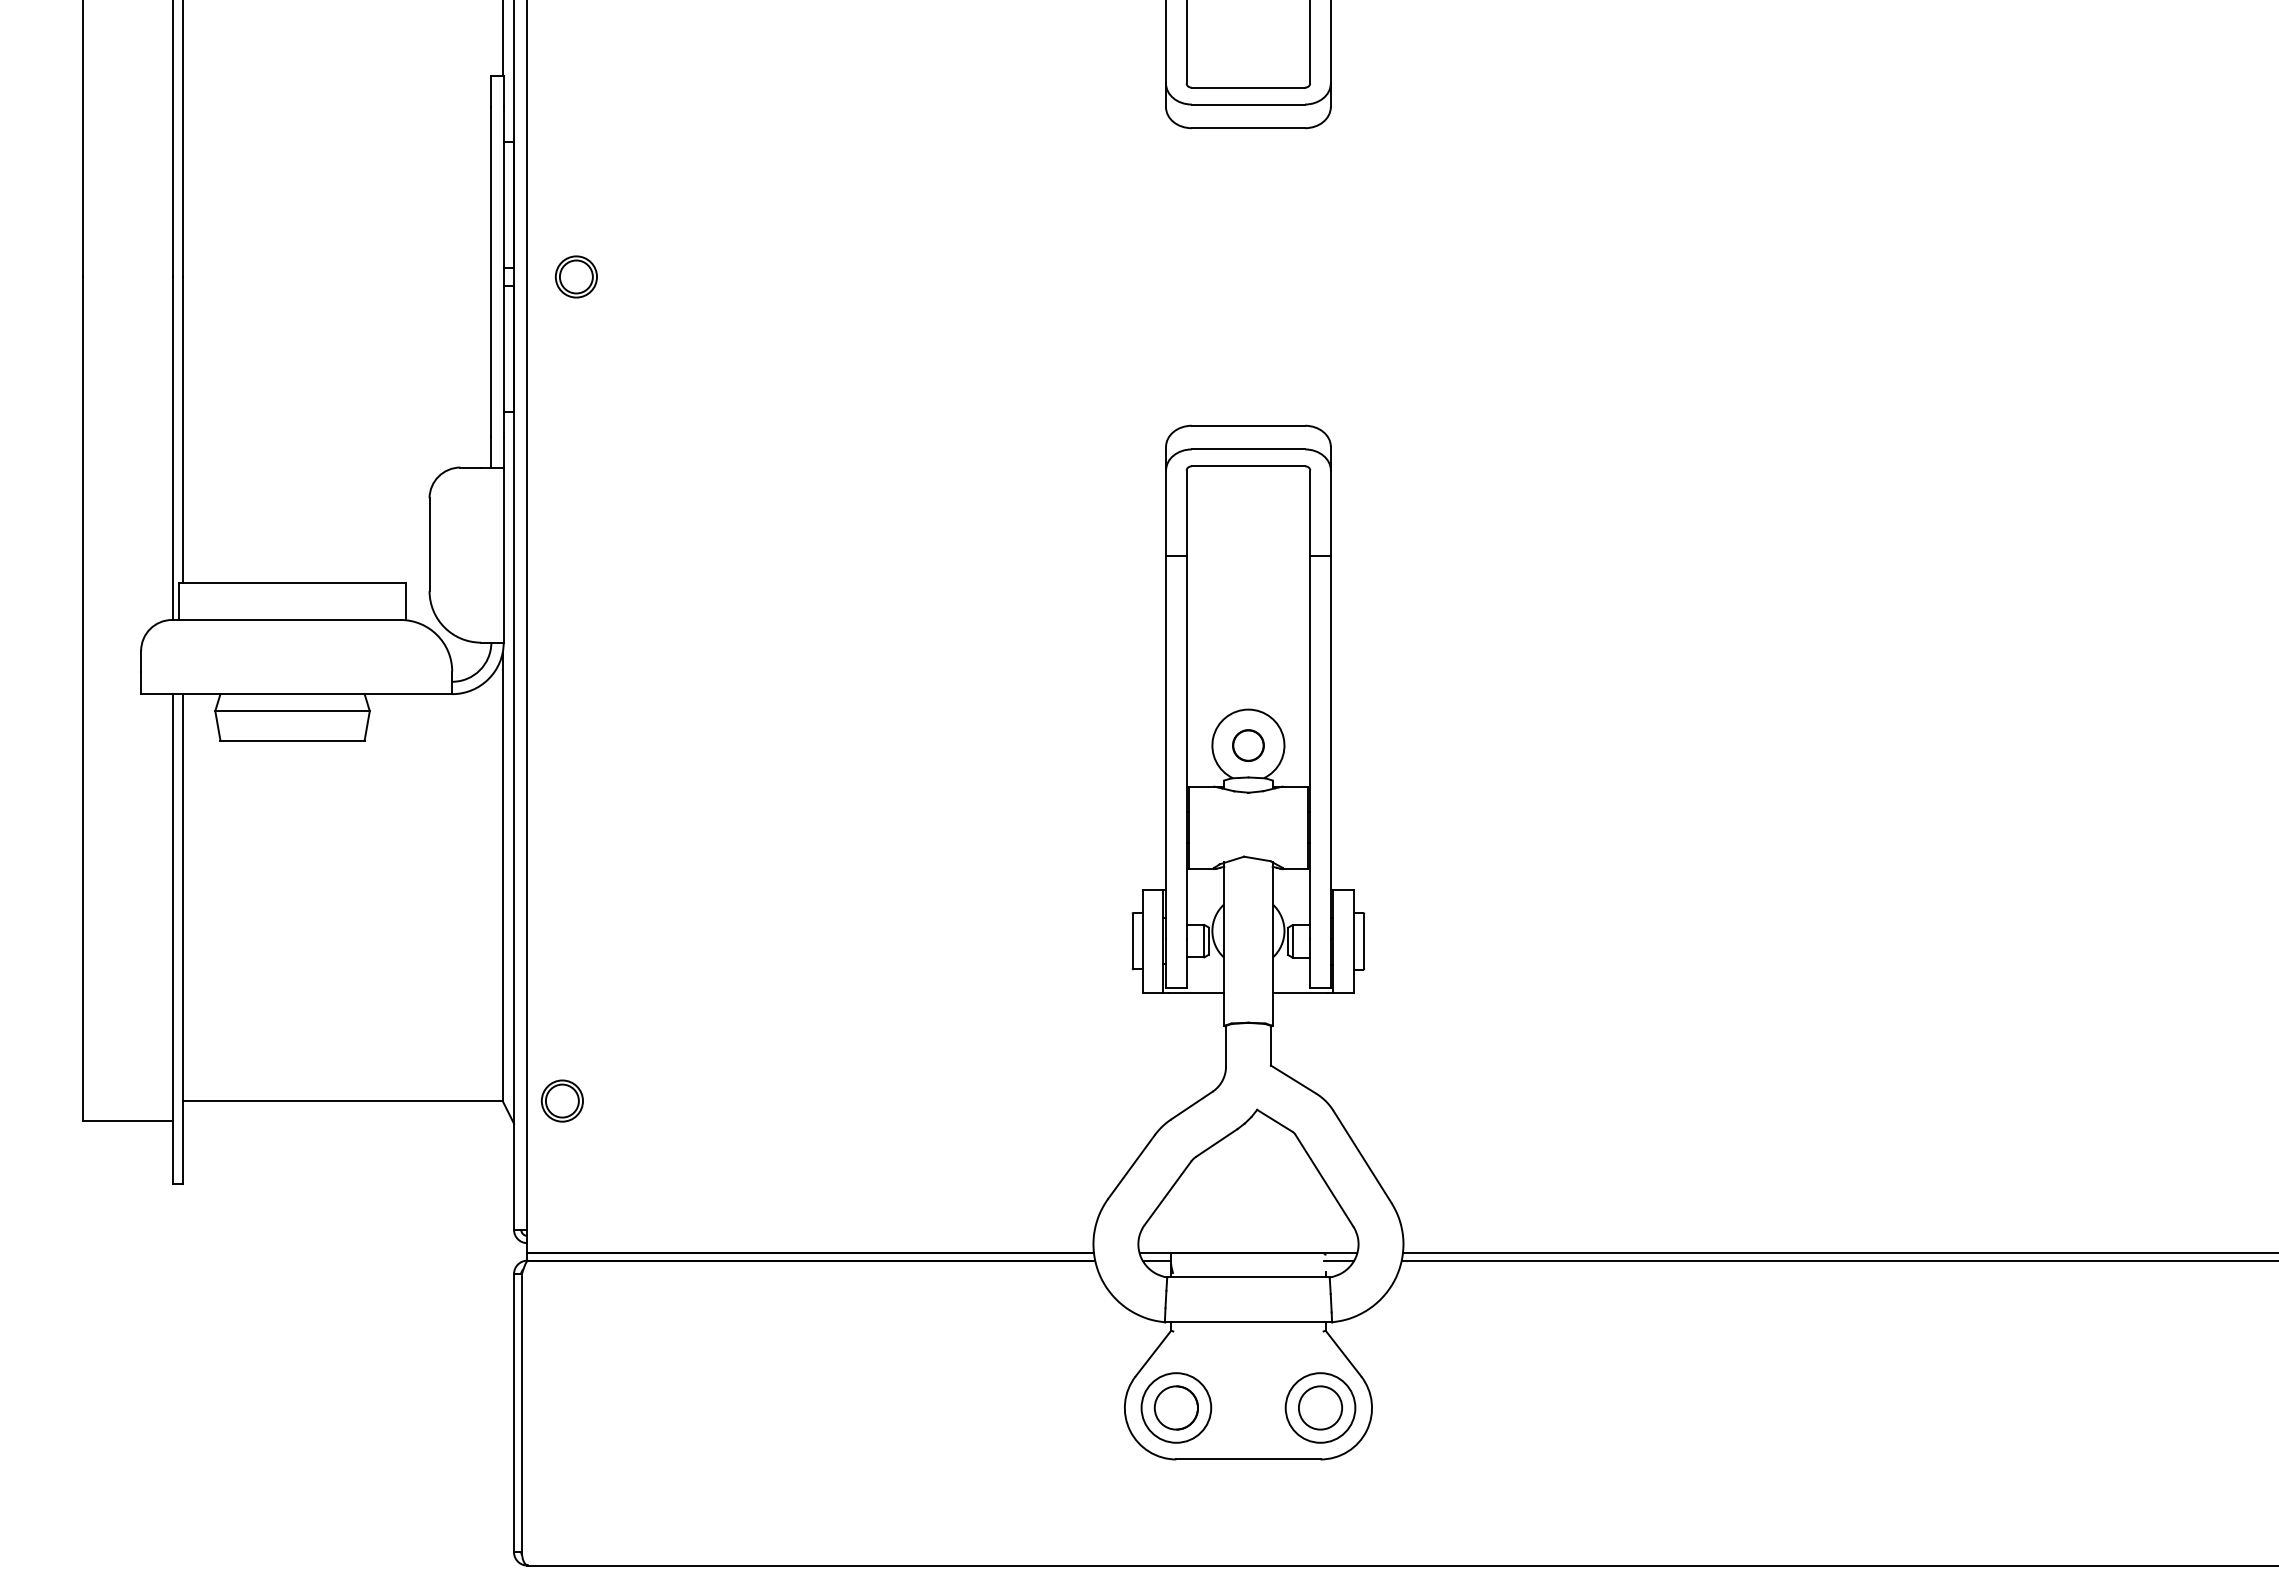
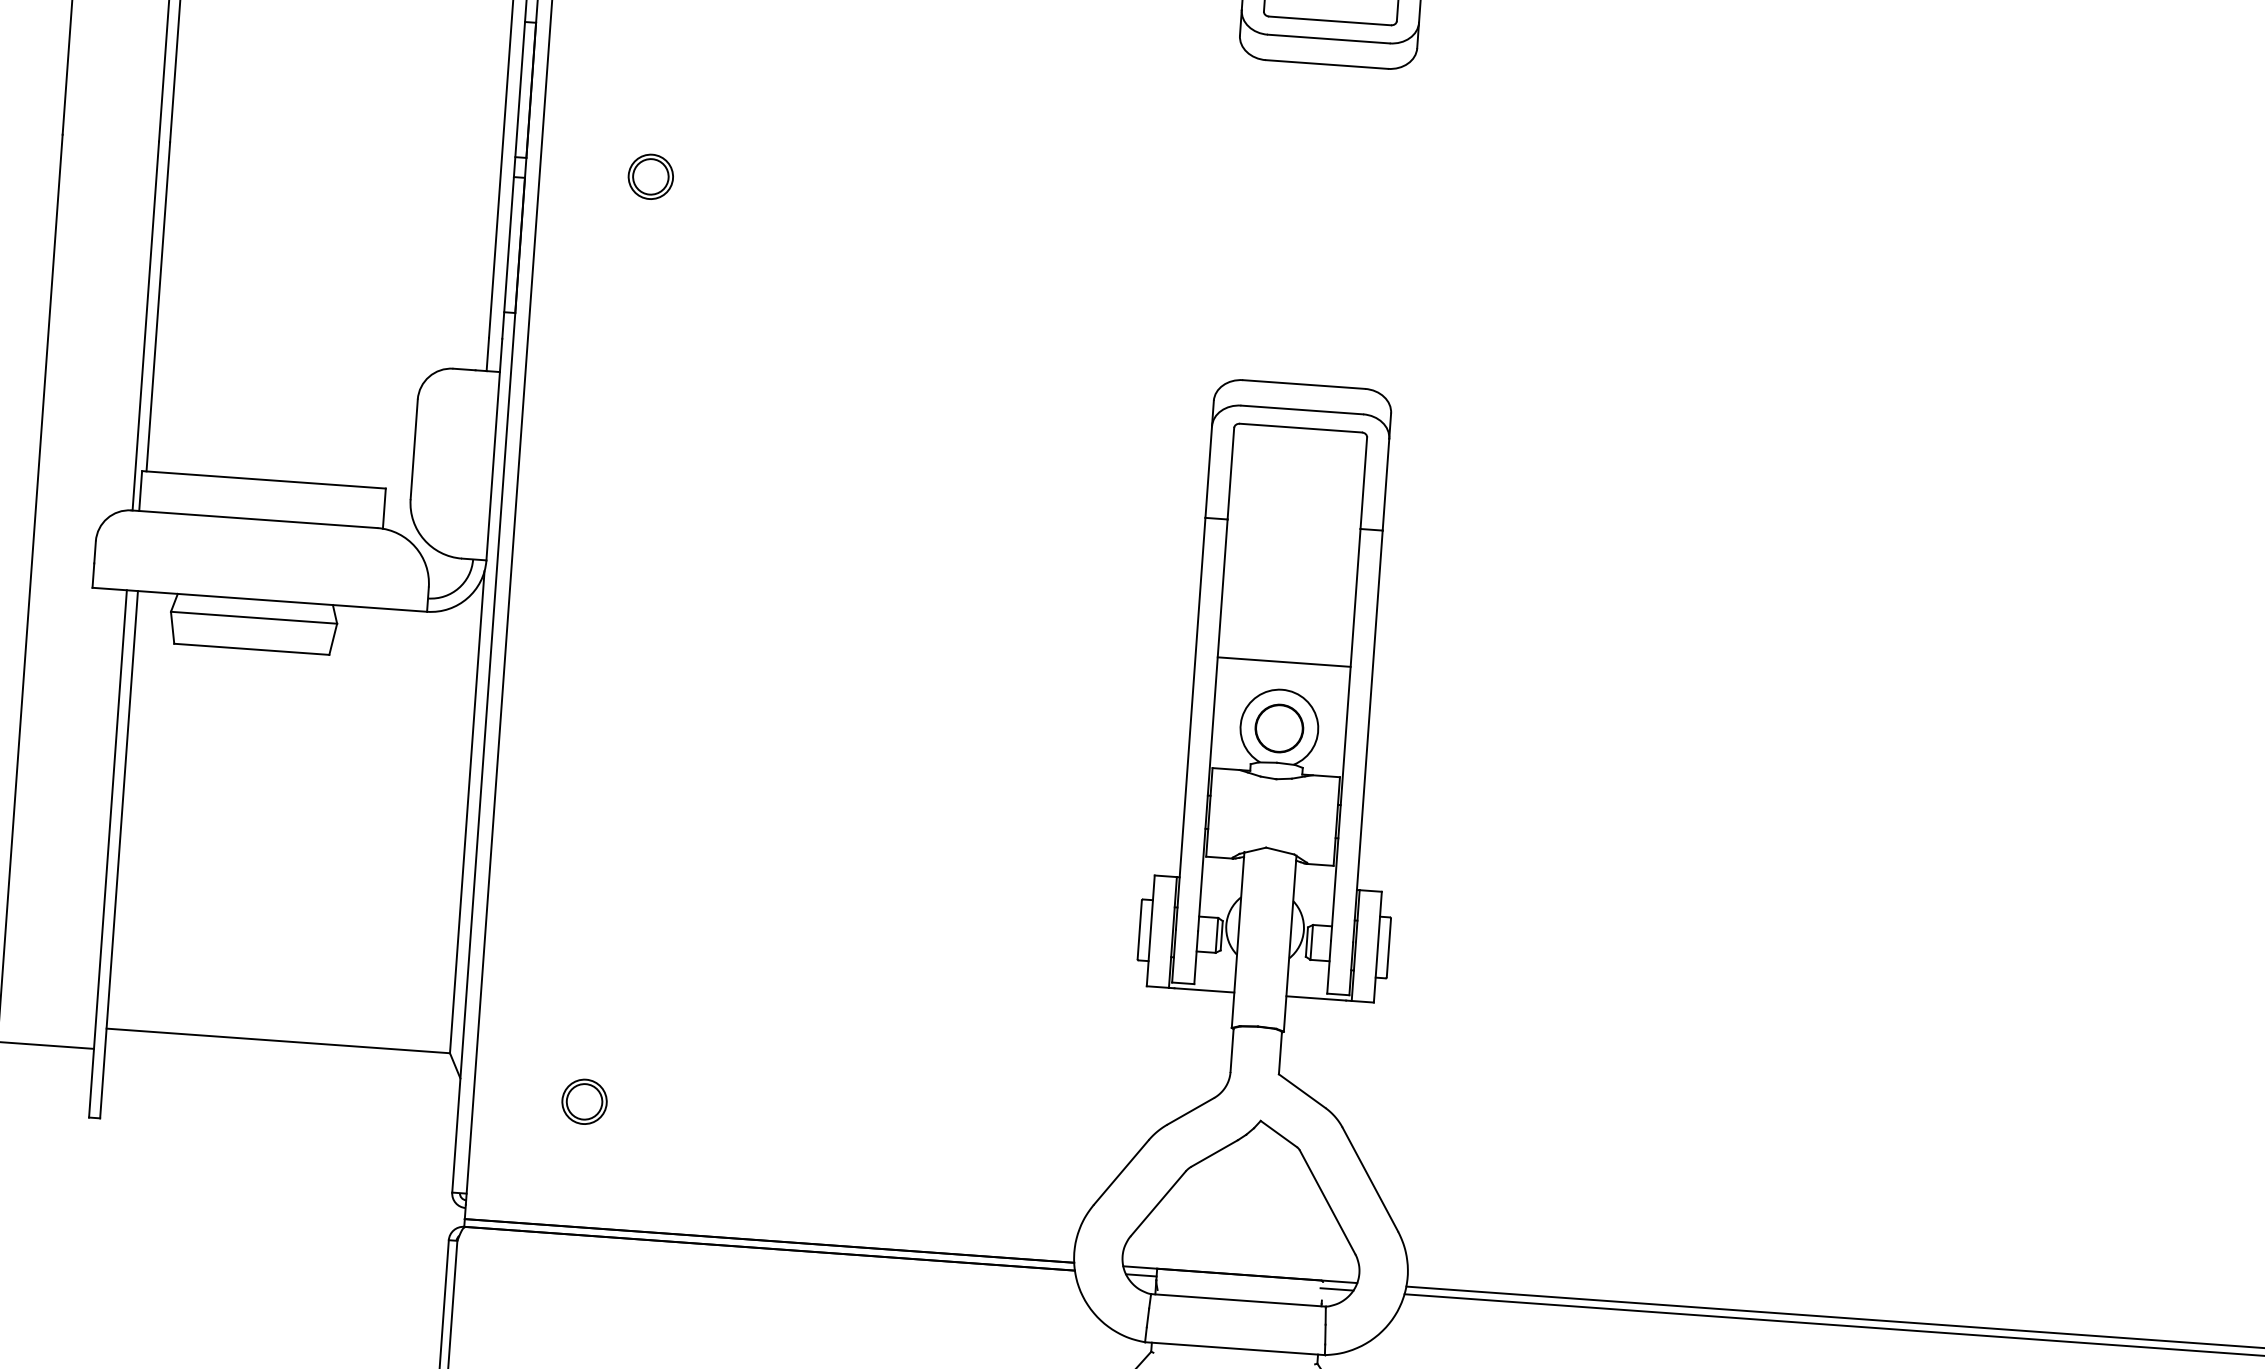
part: (575, 276) -> (649, 176), moved
line: (1248, 683) -> (1284, 661), added
circle: (1248, 745) -> (1279, 728), size x1.43
part: (561, 1100) -> (583, 1101), moved

